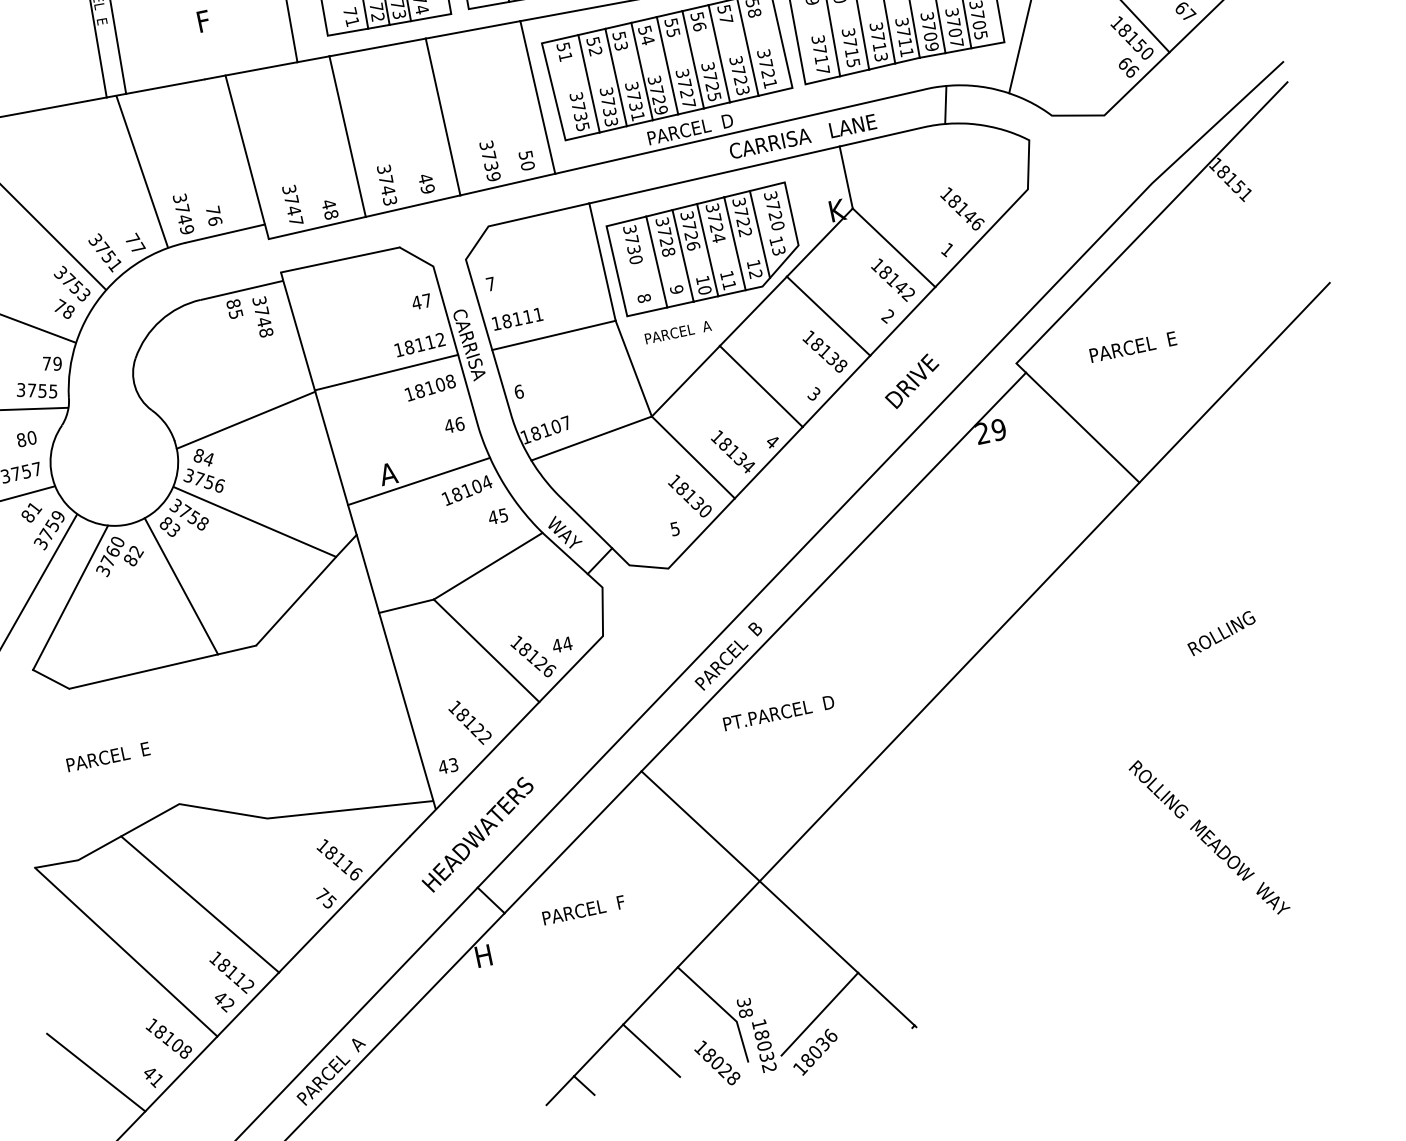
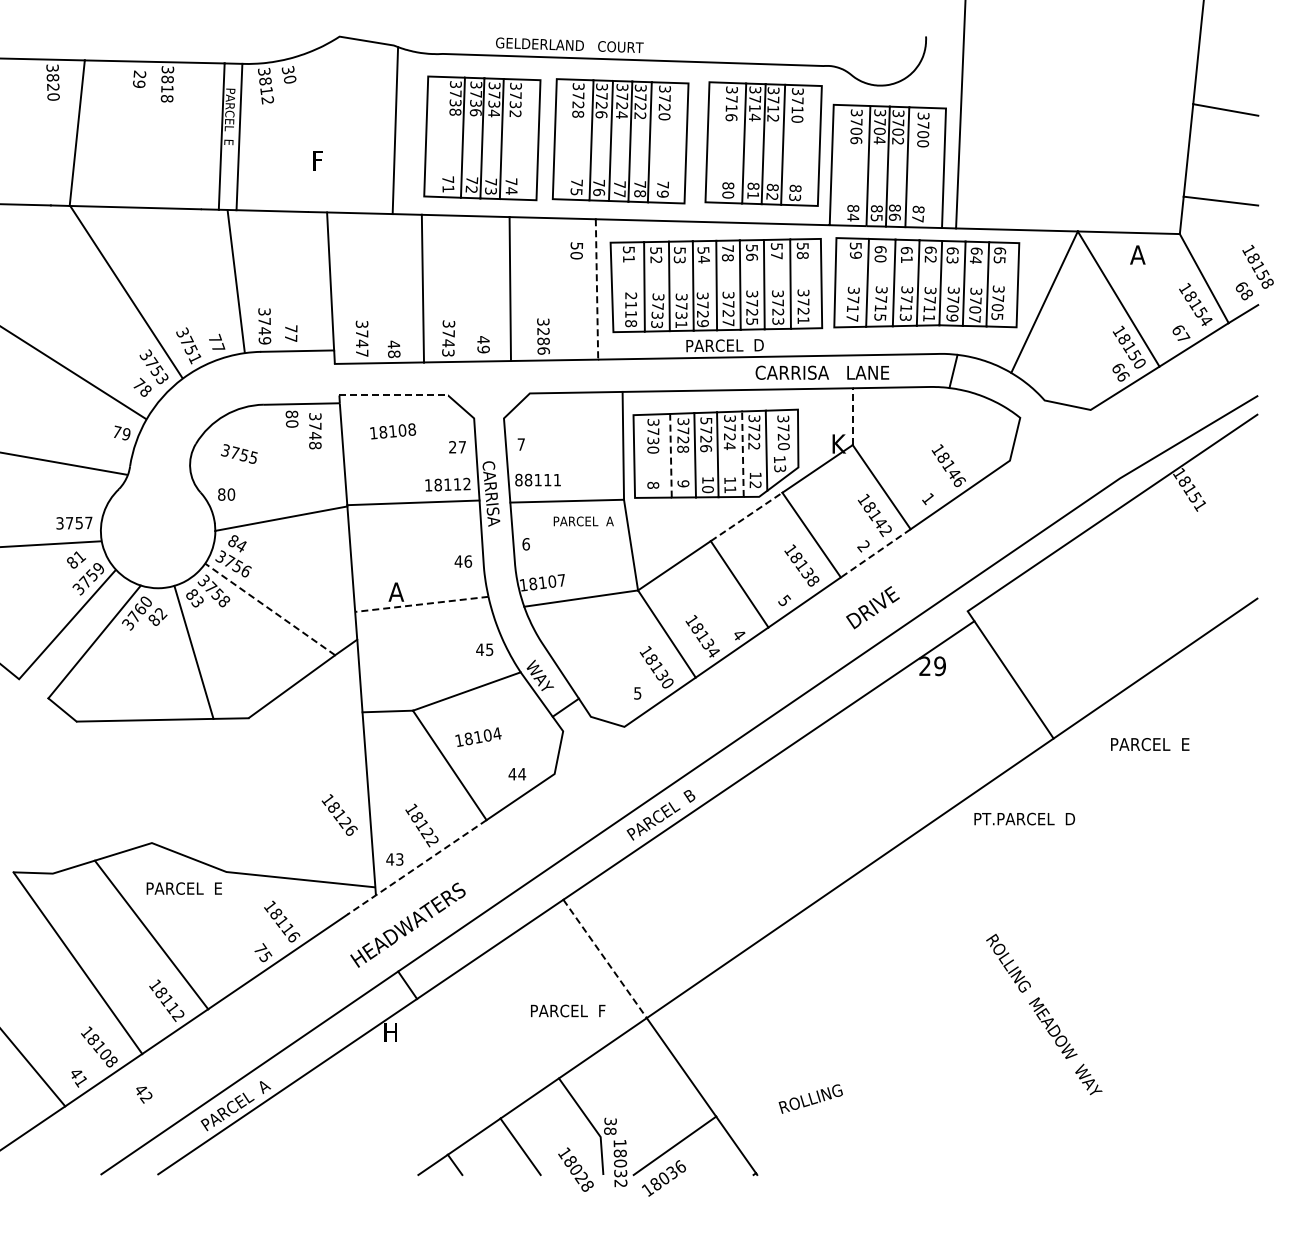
text: (671, 28) -> (727, 253), 55 -> 78
line: (538, 97) -> (597, 289), solid -> dashed
text: (580, 111) -> (631, 309), 3735 -> 2118
text: (526, 160) -> (576, 250), moved
text: (491, 166) -> (543, 341), 3739 -> 3286
line: (845, 177) -> (852, 416), solid -> dashed
text: (687, 215) -> (706, 420), 3726 -> 5726
text: (214, 221) -> (290, 338), 76 -> 77
line: (734, 244) -> (742, 454), solid -> dashed
line: (341, 259) -> (394, 395), solid -> dashed
line: (656, 261) -> (670, 455), solid -> dashed
text: (416, 303) -> (452, 447), 47 -> 27
line: (754, 310) -> (747, 516), solid -> dashed
text: (235, 314) -> (291, 423), 85 -> 80
line: (902, 321) -> (875, 553), solid -> dashed
text: (495, 322) -> (518, 479), 18111 -> 88111
text: (677, 332) -> (583, 521), moved
text: (1133, 347) -> (1150, 744), moved
text: (430, 387) -> (393, 431), moved
text: (36, 390) -> (239, 453), moved
text: (816, 394) -> (786, 601), 3 -> 5
text: (26, 438) -> (226, 494), moved
line: (418, 481) -> (421, 604), solid -> dashed
text: (467, 489) -> (478, 736), moved
line: (255, 521) -> (270, 609), solid -> dashed
text: (1221, 632) -> (810, 1098), moved
text: (532, 655) -> (339, 814), moved
text: (778, 712) -> (1024, 818), moved
text: (107, 757) -> (183, 888), moved
line: (473, 769) -> (416, 867), solid -> dashed
line: (701, 826) -> (605, 959), solid -> dashed
text: (1209, 837) -> (1044, 1014), moved
text: (584, 909) -> (568, 1010), moved
text: (225, 1002) -> (144, 1094), moved

